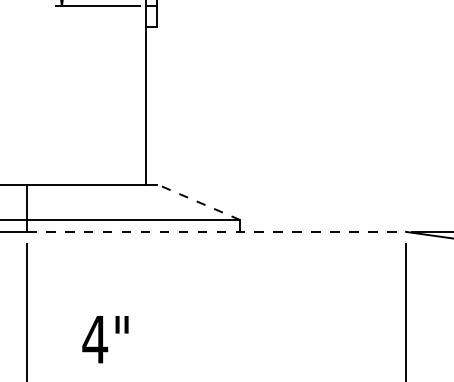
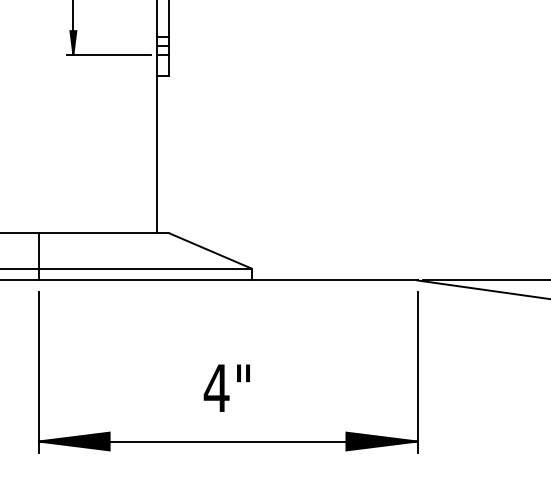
line: (198, 201) -> (209, 250), dashed -> solid
line: (217, 231) -> (228, 280), dashed -> solid
text: (105, 338) -> (226, 387), moved

